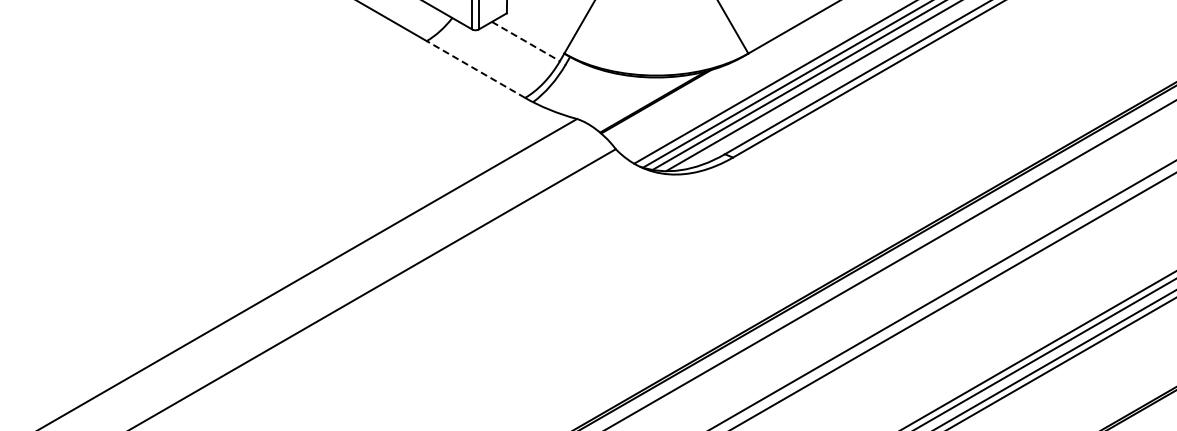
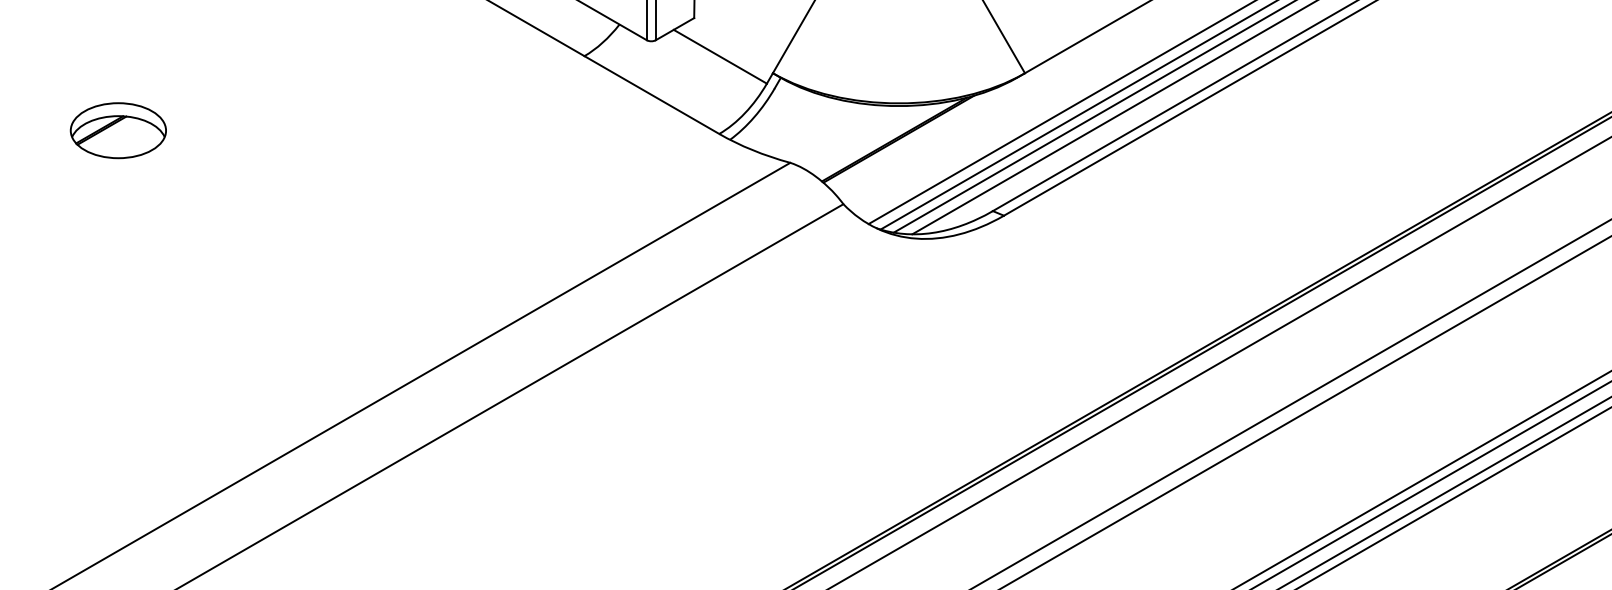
line: (526, 41) -> (721, 56), dashed -> solid
line: (475, 69) -> (651, 95), dashed -> solid
part: (86, 95) -> (118, 130), added

